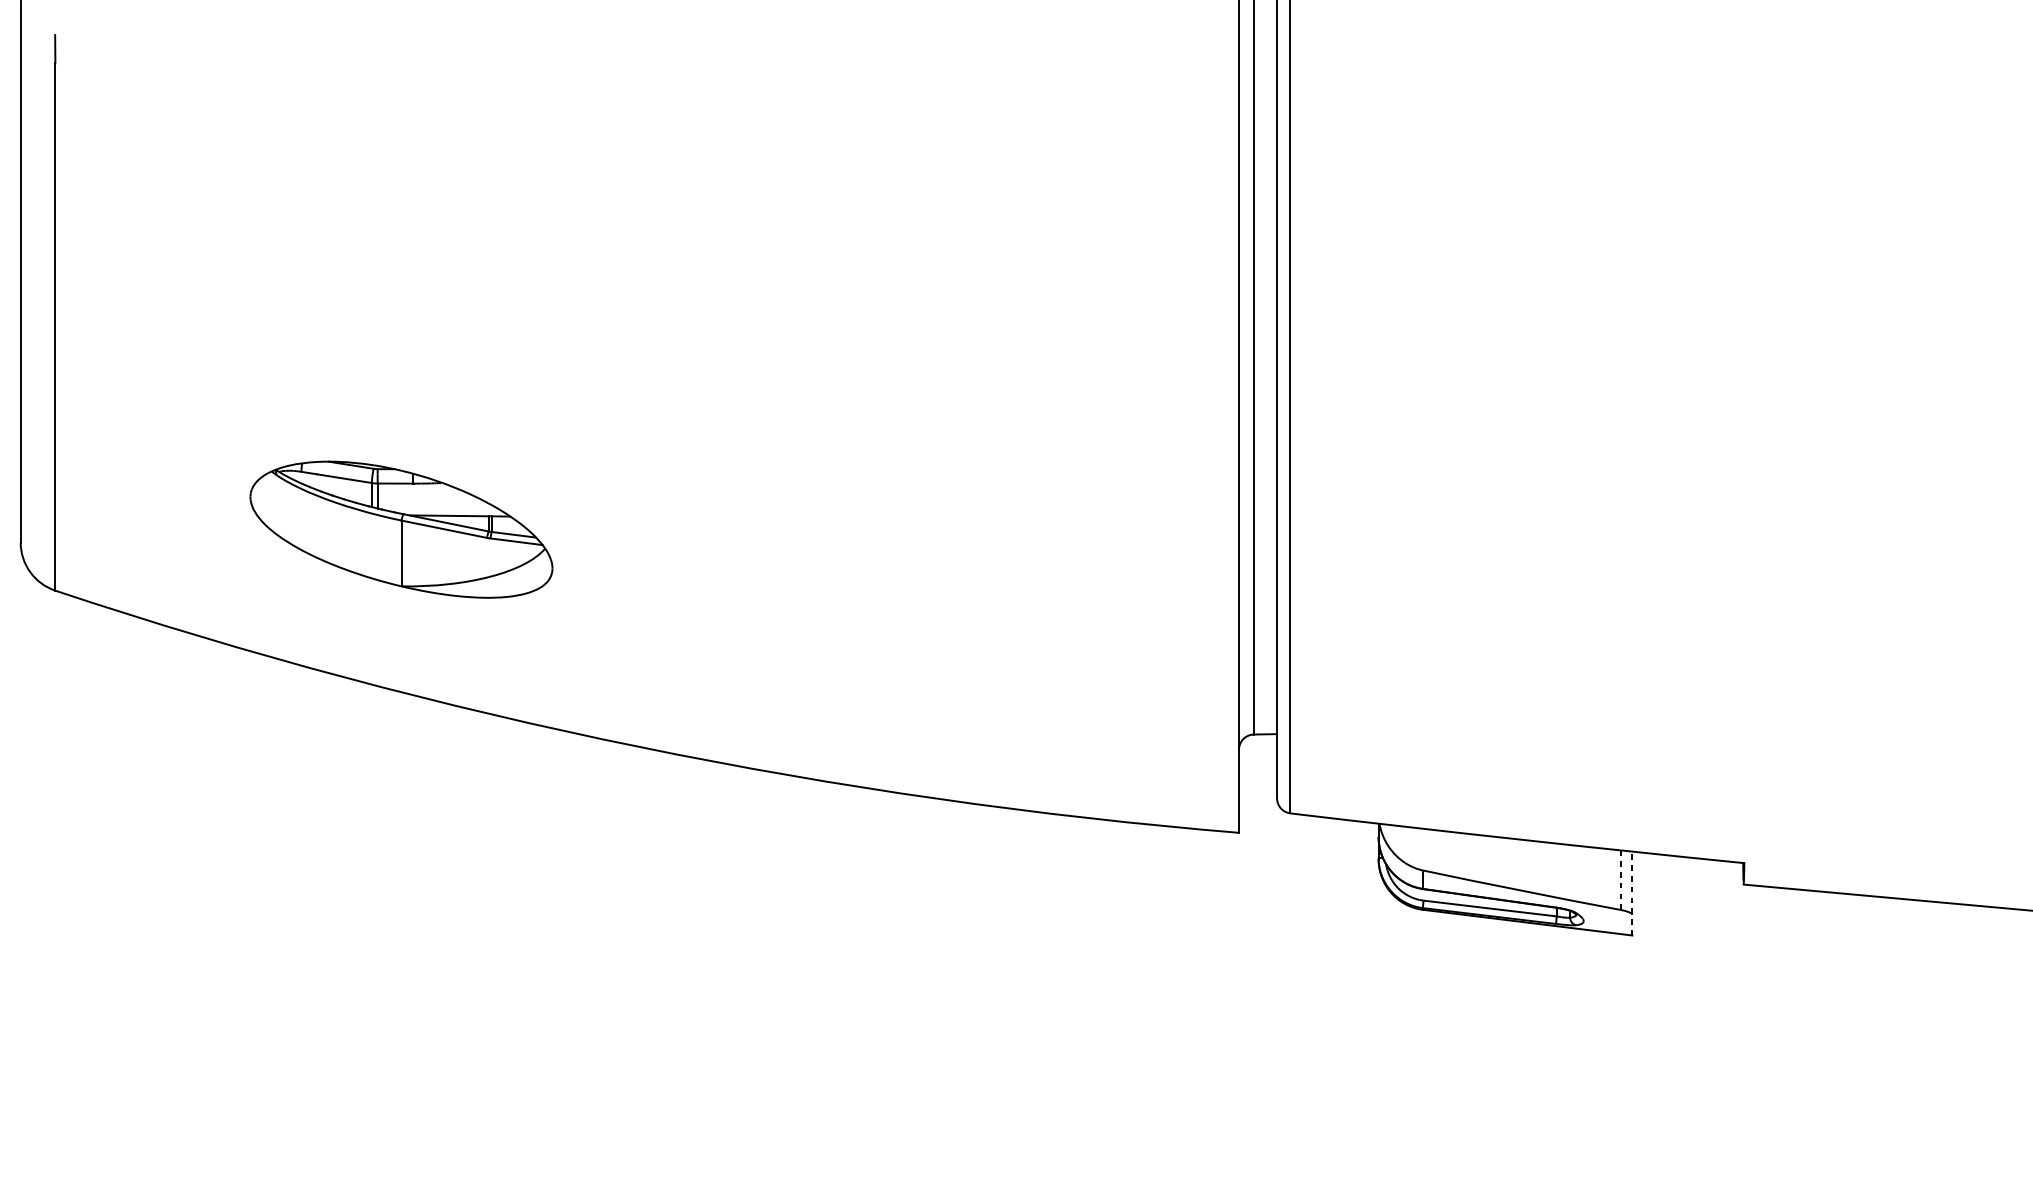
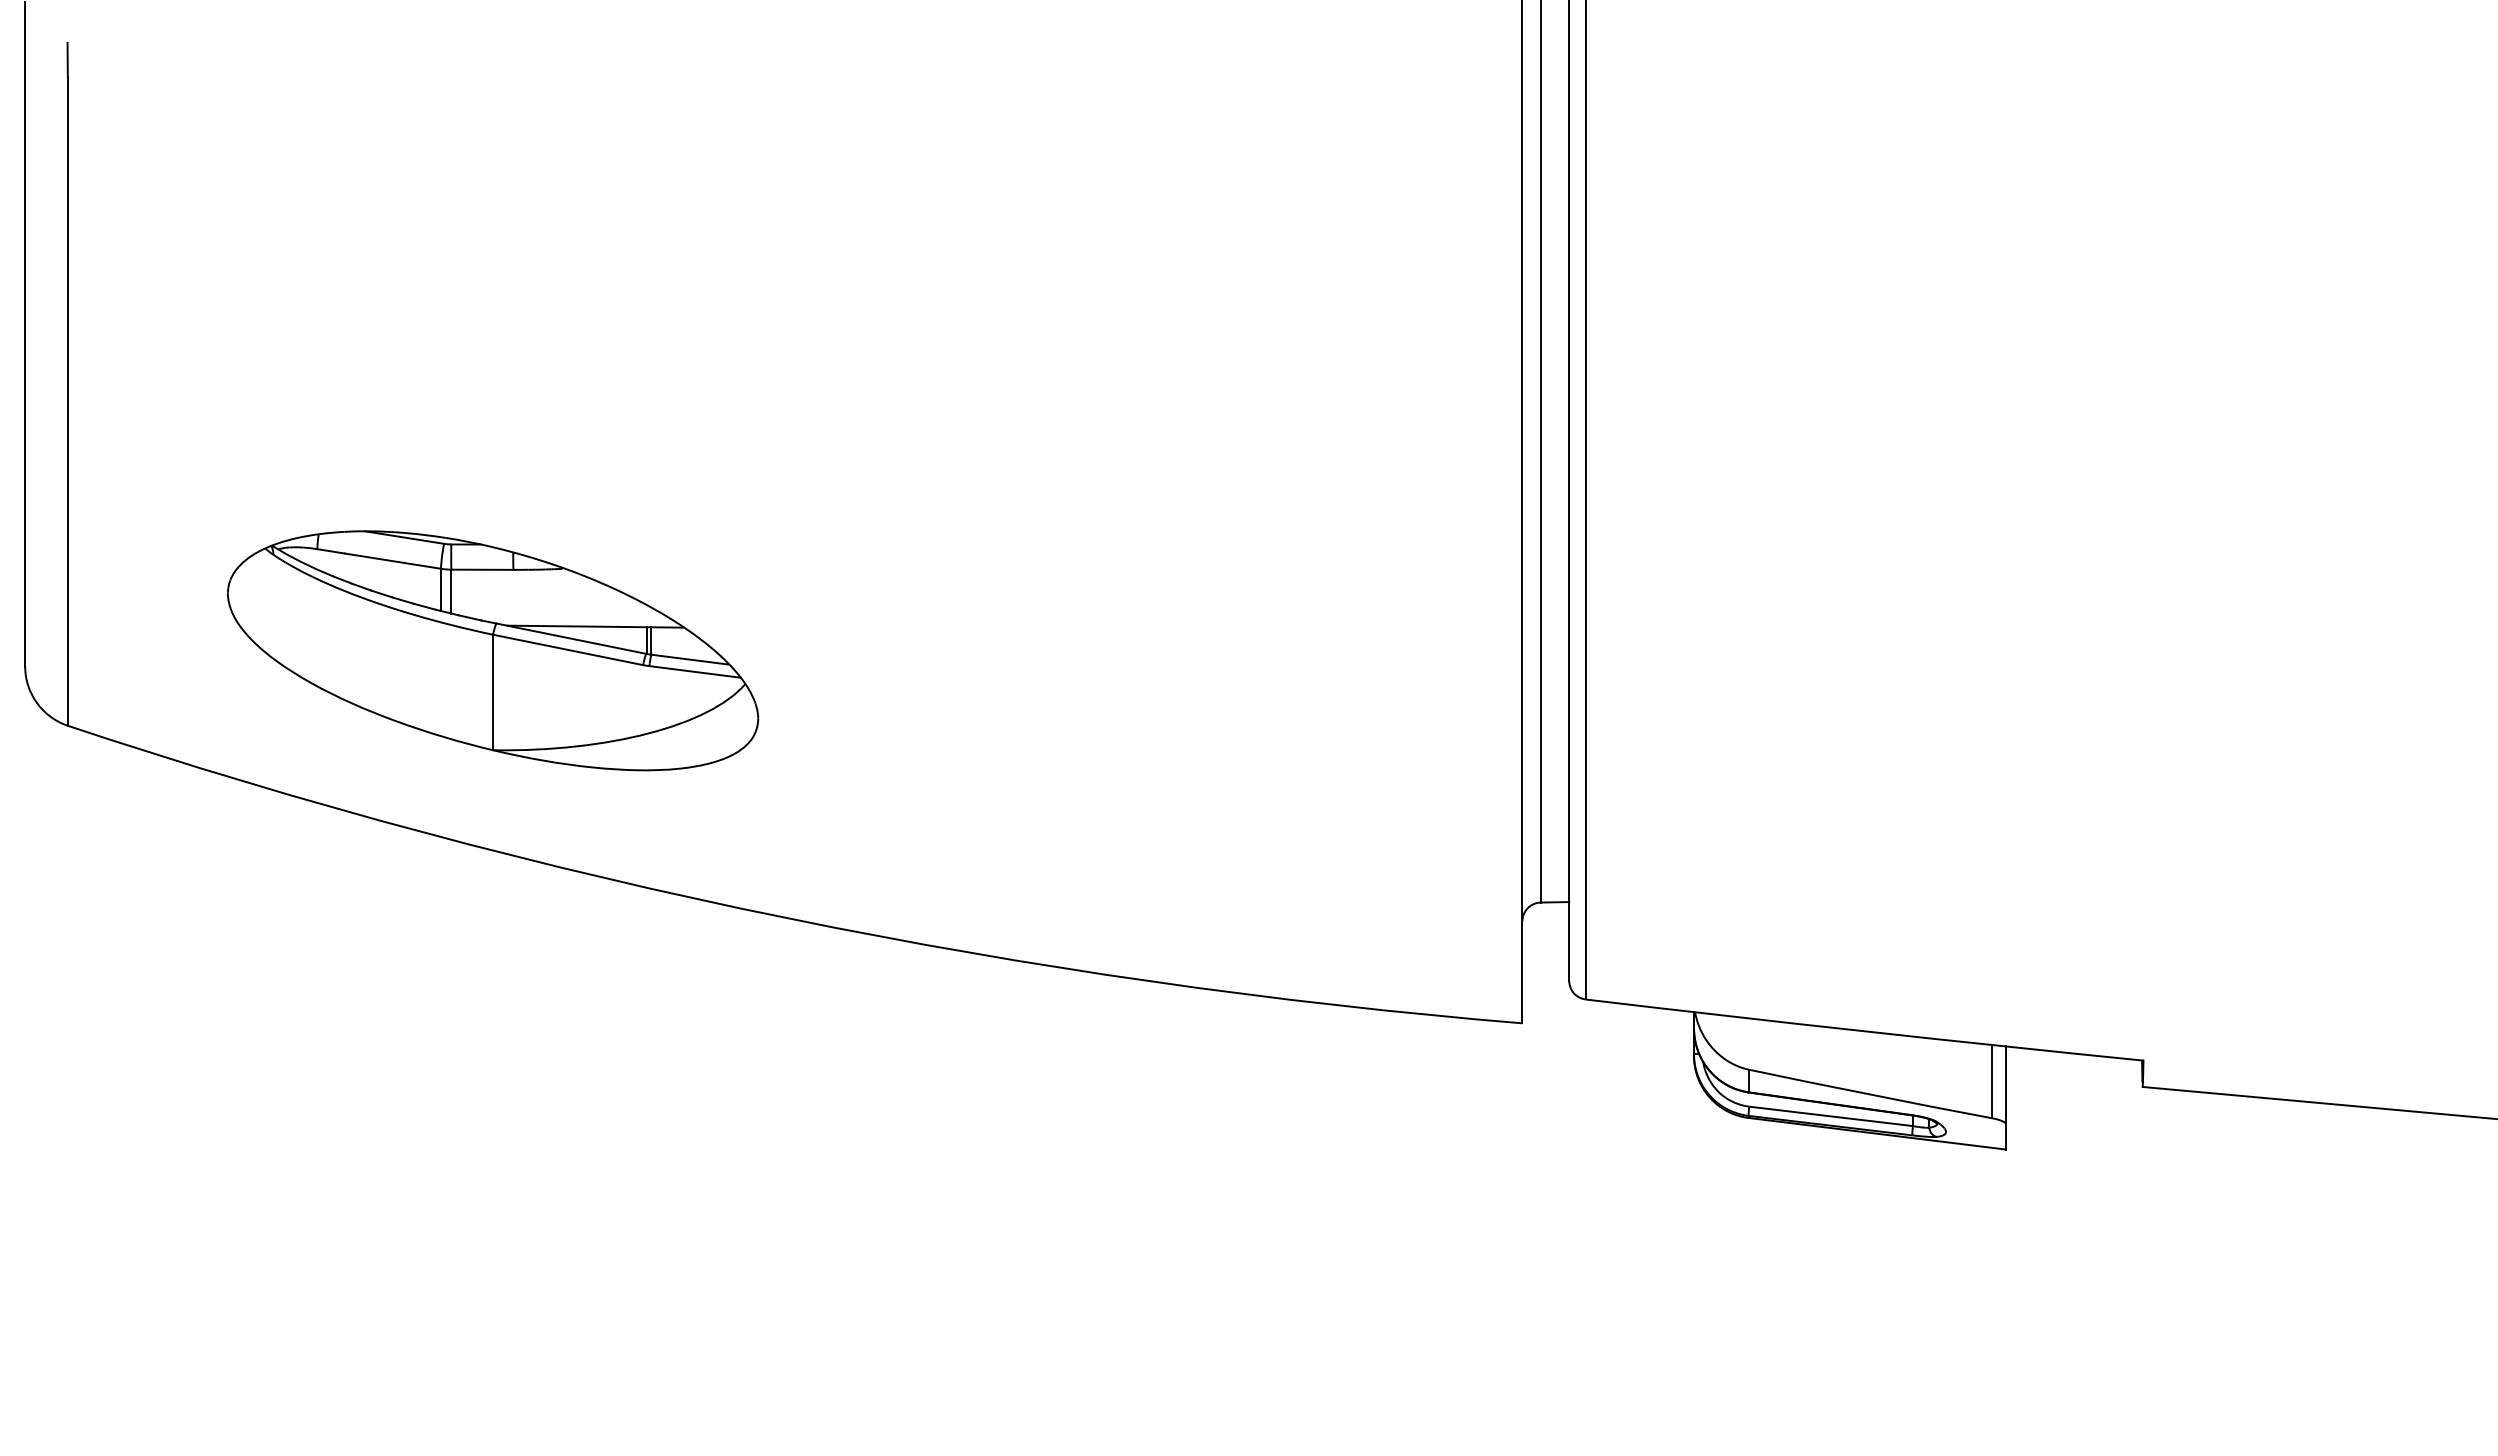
part: (401, 529) -> (493, 650), size x1.43
line: (1621, 880) -> (1992, 1081), dashed -> solid
line: (1632, 893) -> (2005, 1098), dashed -> solid

